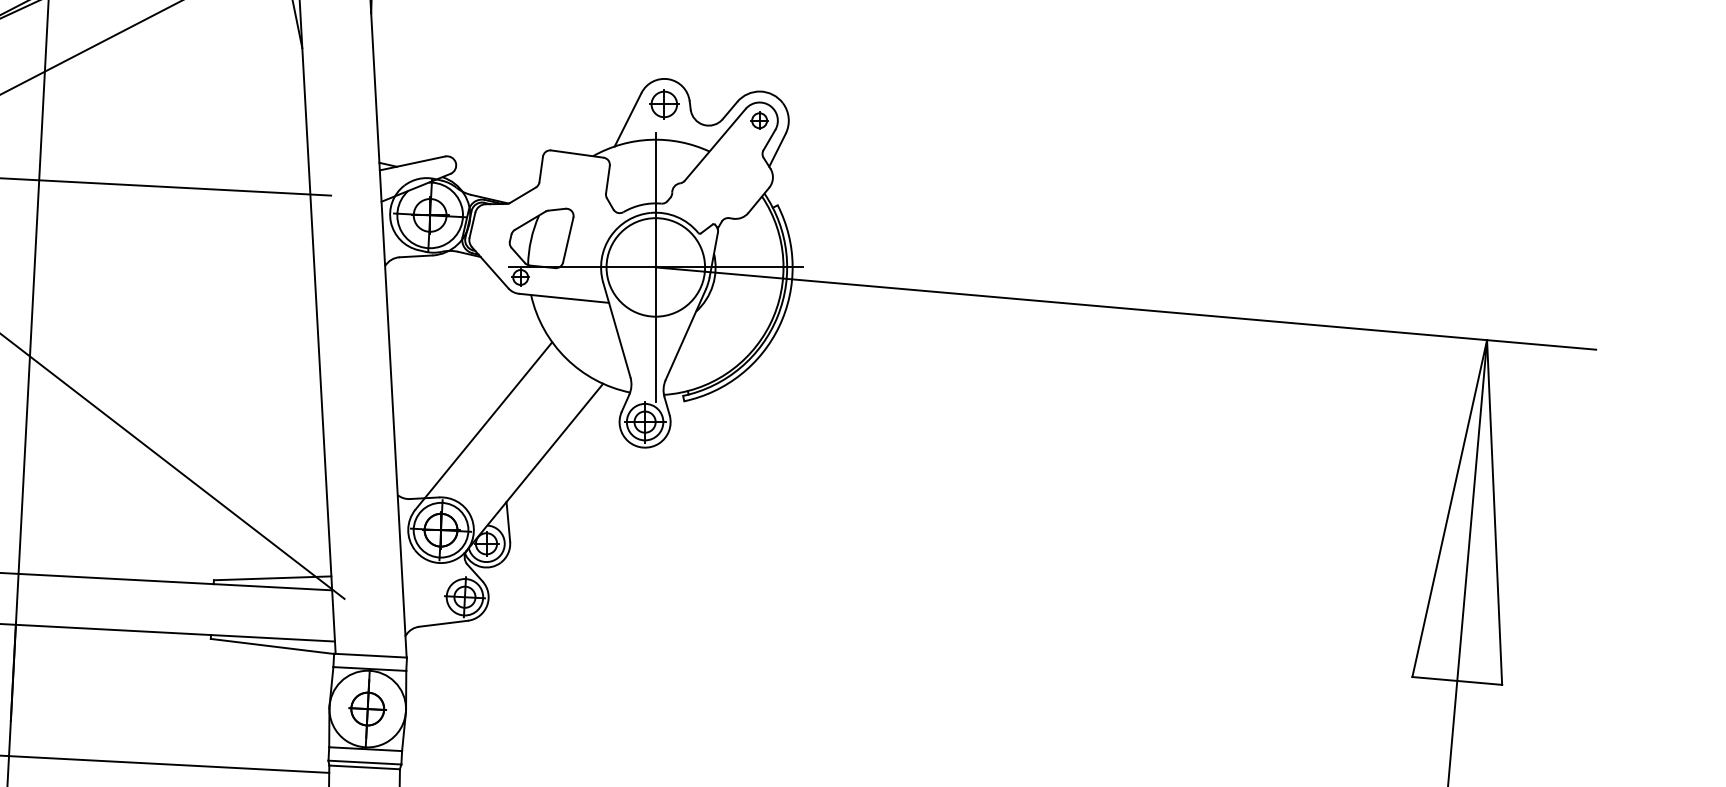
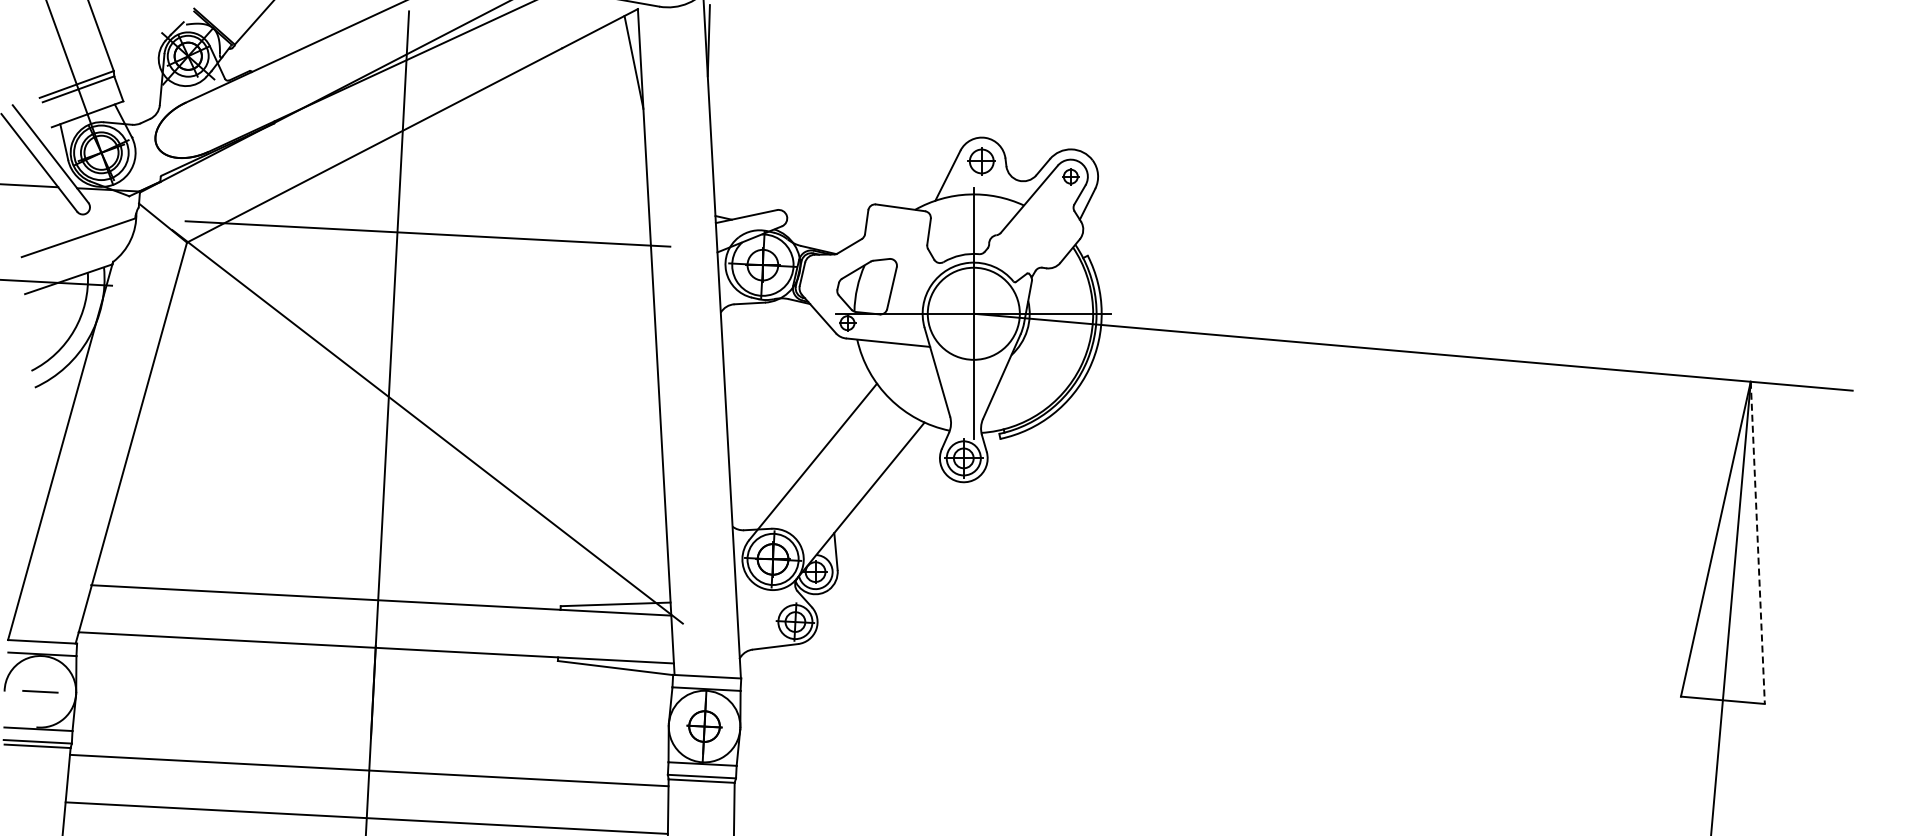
line: (1494, 513) -> (1757, 543), solid -> dashed

